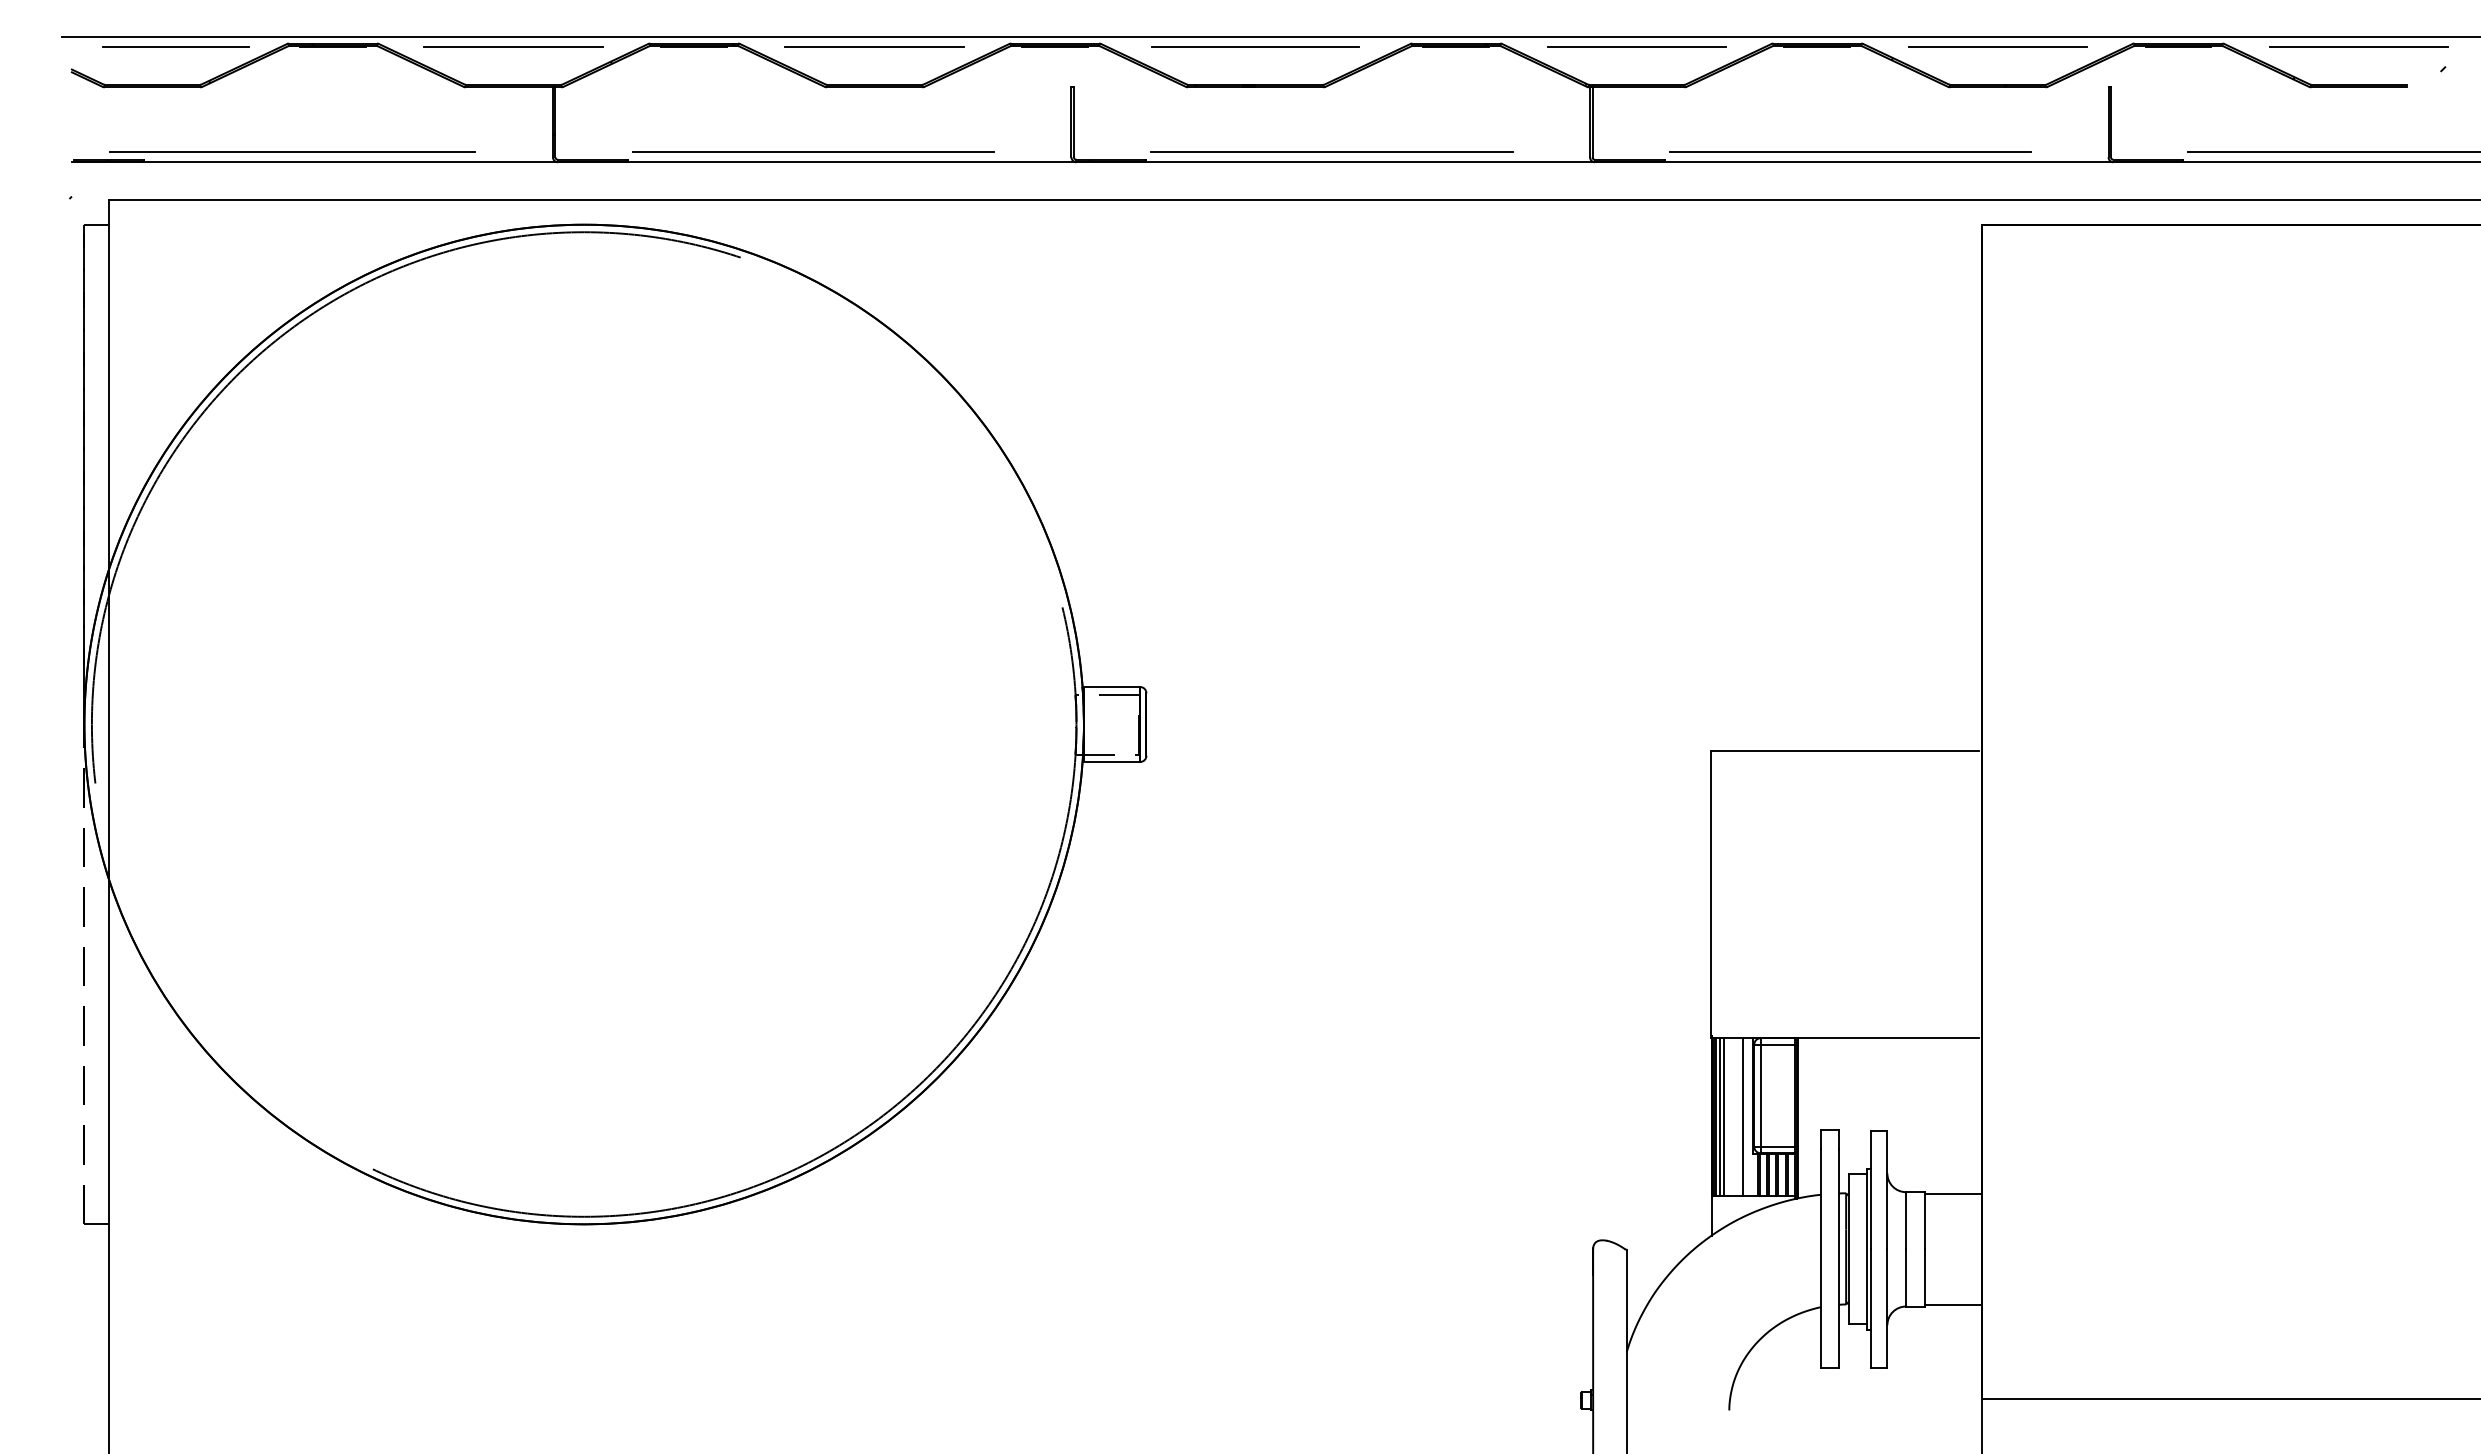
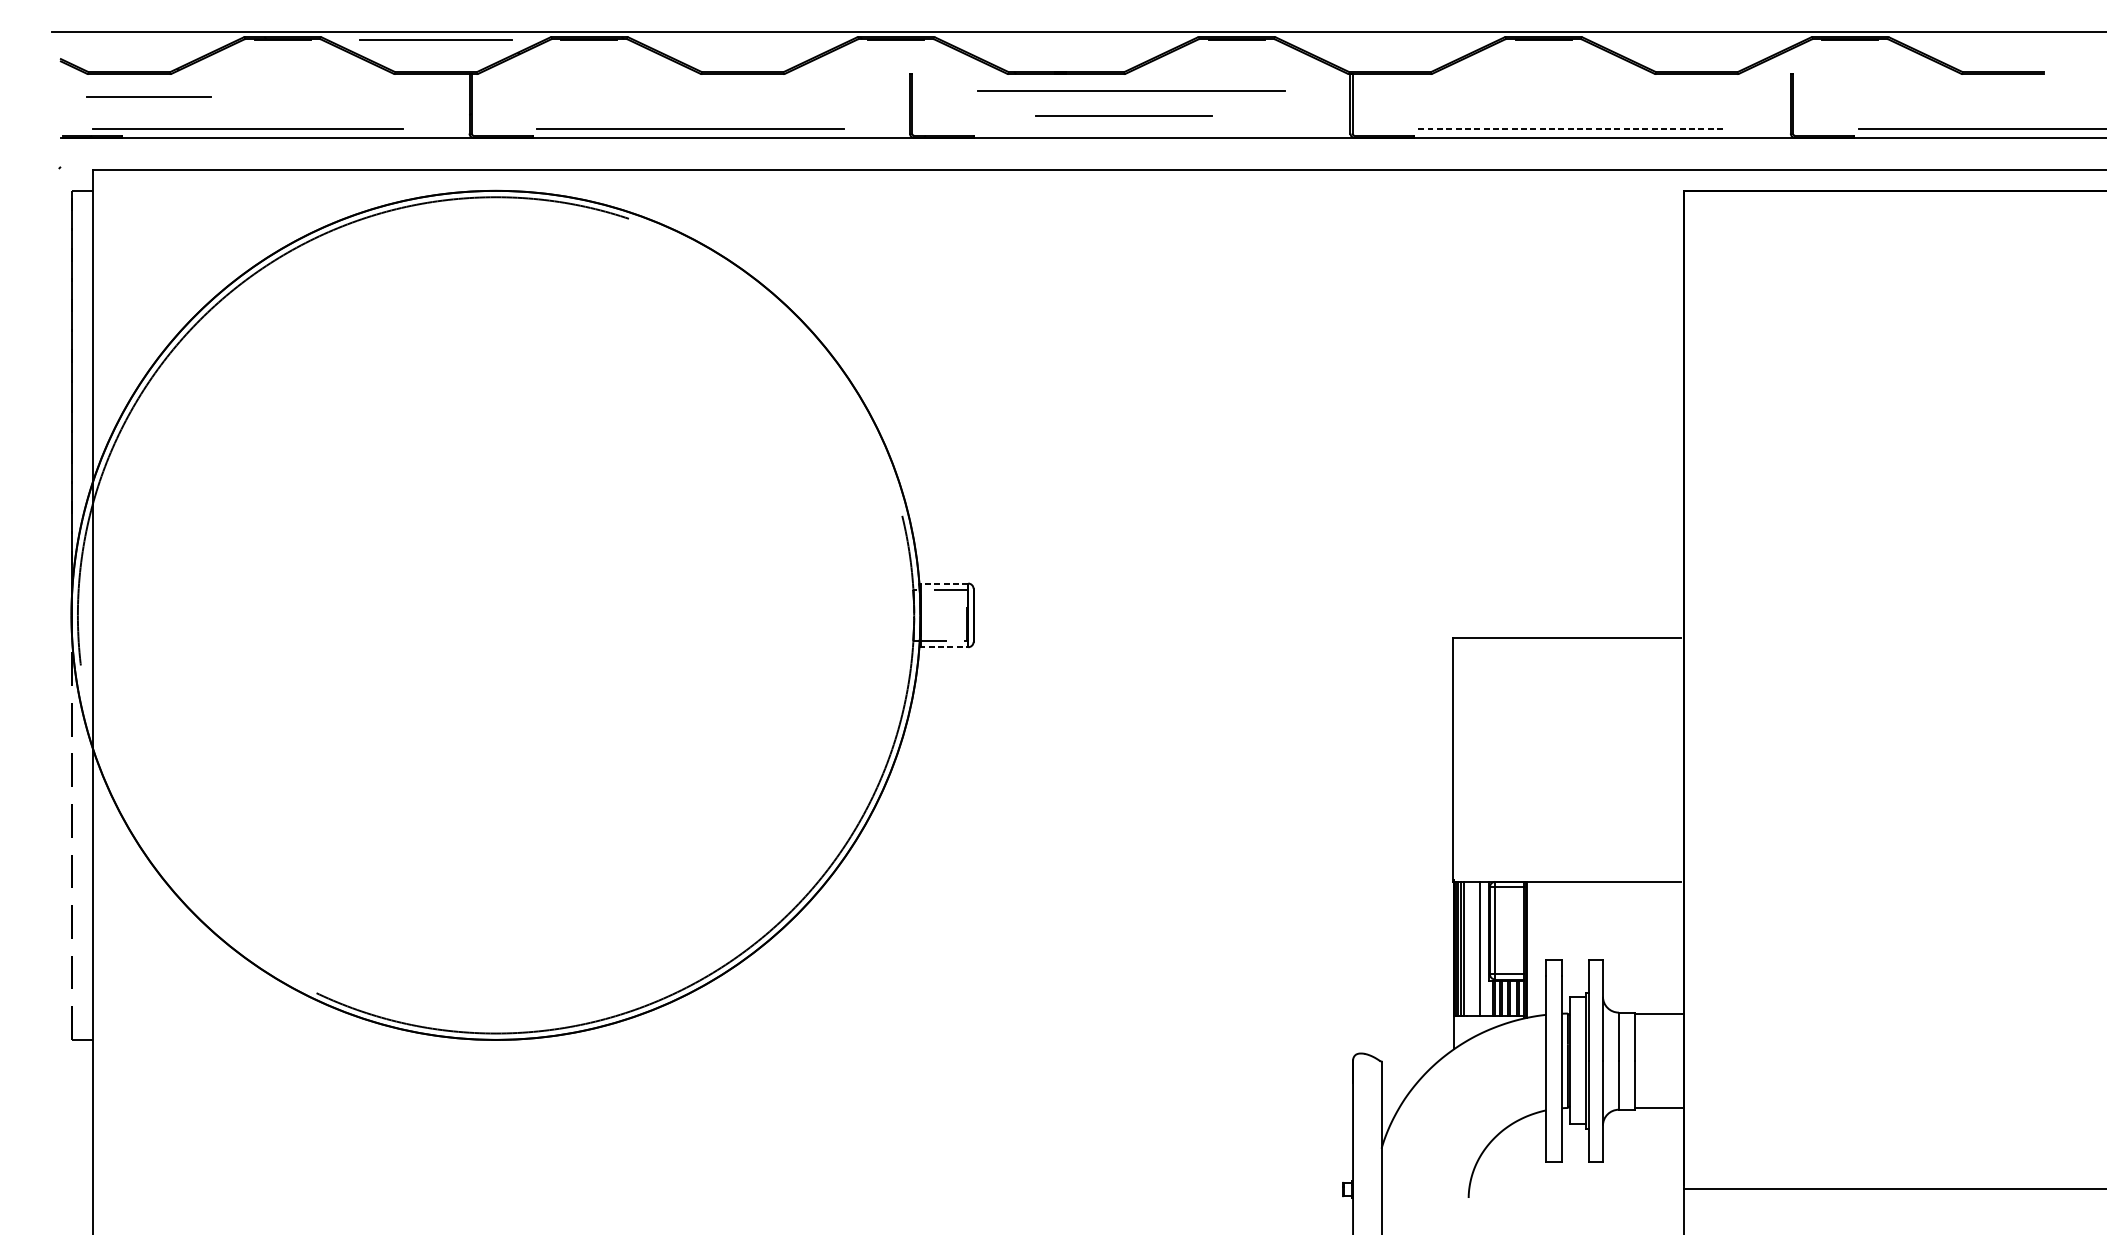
line: (175, 46) -> (148, 96), moved
line: (1255, 46) -> (1124, 115), moved
line: (874, 47) -> (742, 40), removed
line: (1636, 47) -> (1389, 40), removed
line: (1997, 47) -> (1696, 40), removed
line: (2358, 47) -> (2003, 40), removed
hatch: (1964, 65) -> (1668, 55), removed
line: (1331, 151) -> (1130, 90), moved
line: (1850, 152) -> (1571, 129), solid -> dashed
line: (1111, 687) -> (943, 583), solid -> dashed
line: (1111, 762) -> (943, 647), solid -> dashed

